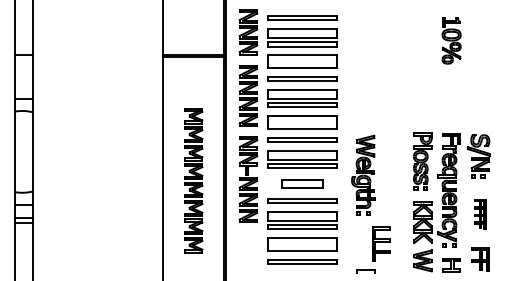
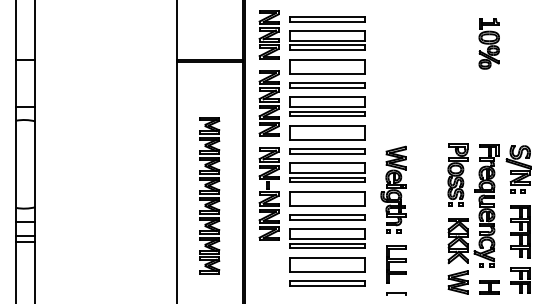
part: (302, 183) -> (327, 198), size x1.67
part: (480, 213) -> (520, 231), size x1.67
part: (381, 244) -> (396, 264), moved

